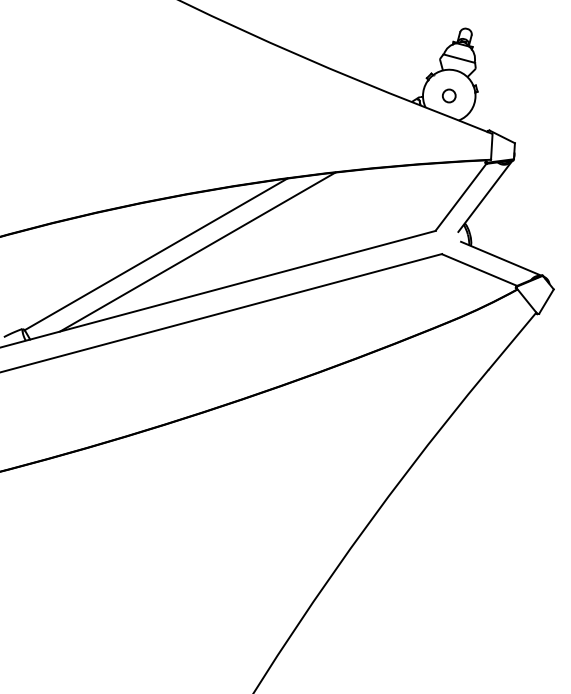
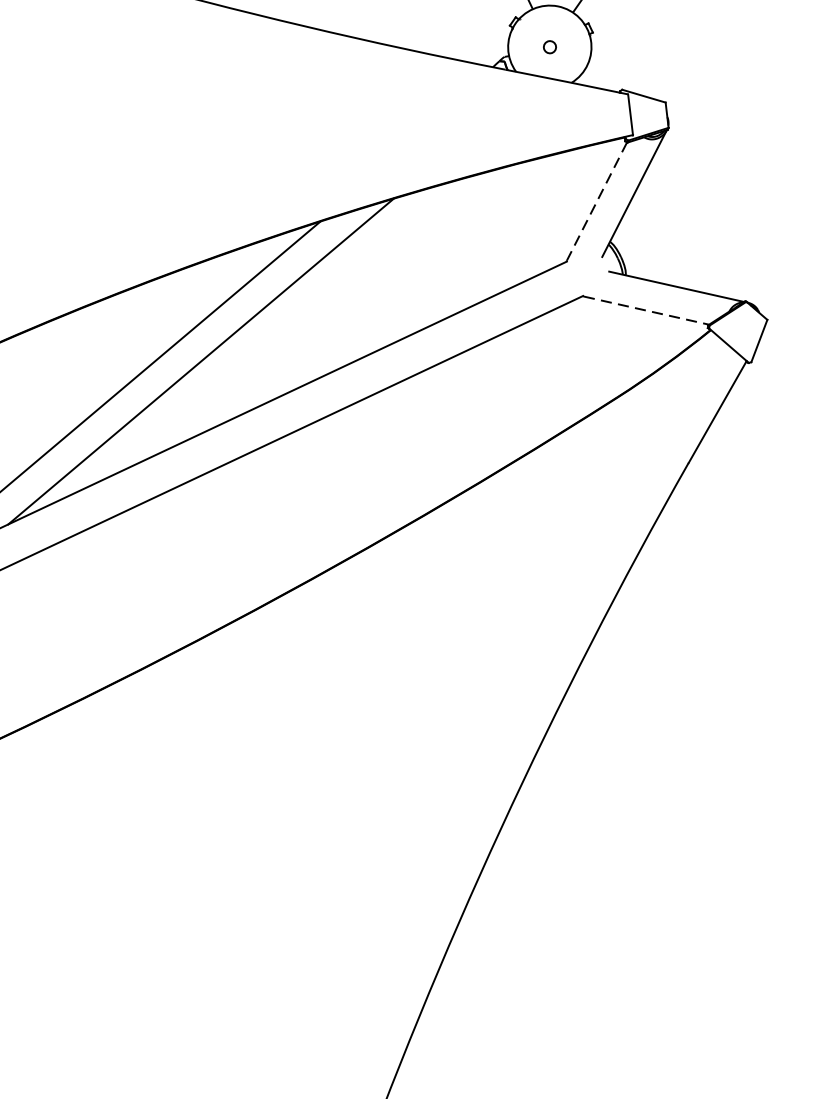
circle: (449, 95) -> (550, 46), size x0.6
line: (461, 196) -> (597, 200), solid -> dashed
line: (480, 270) -> (647, 310), solid -> dashed

